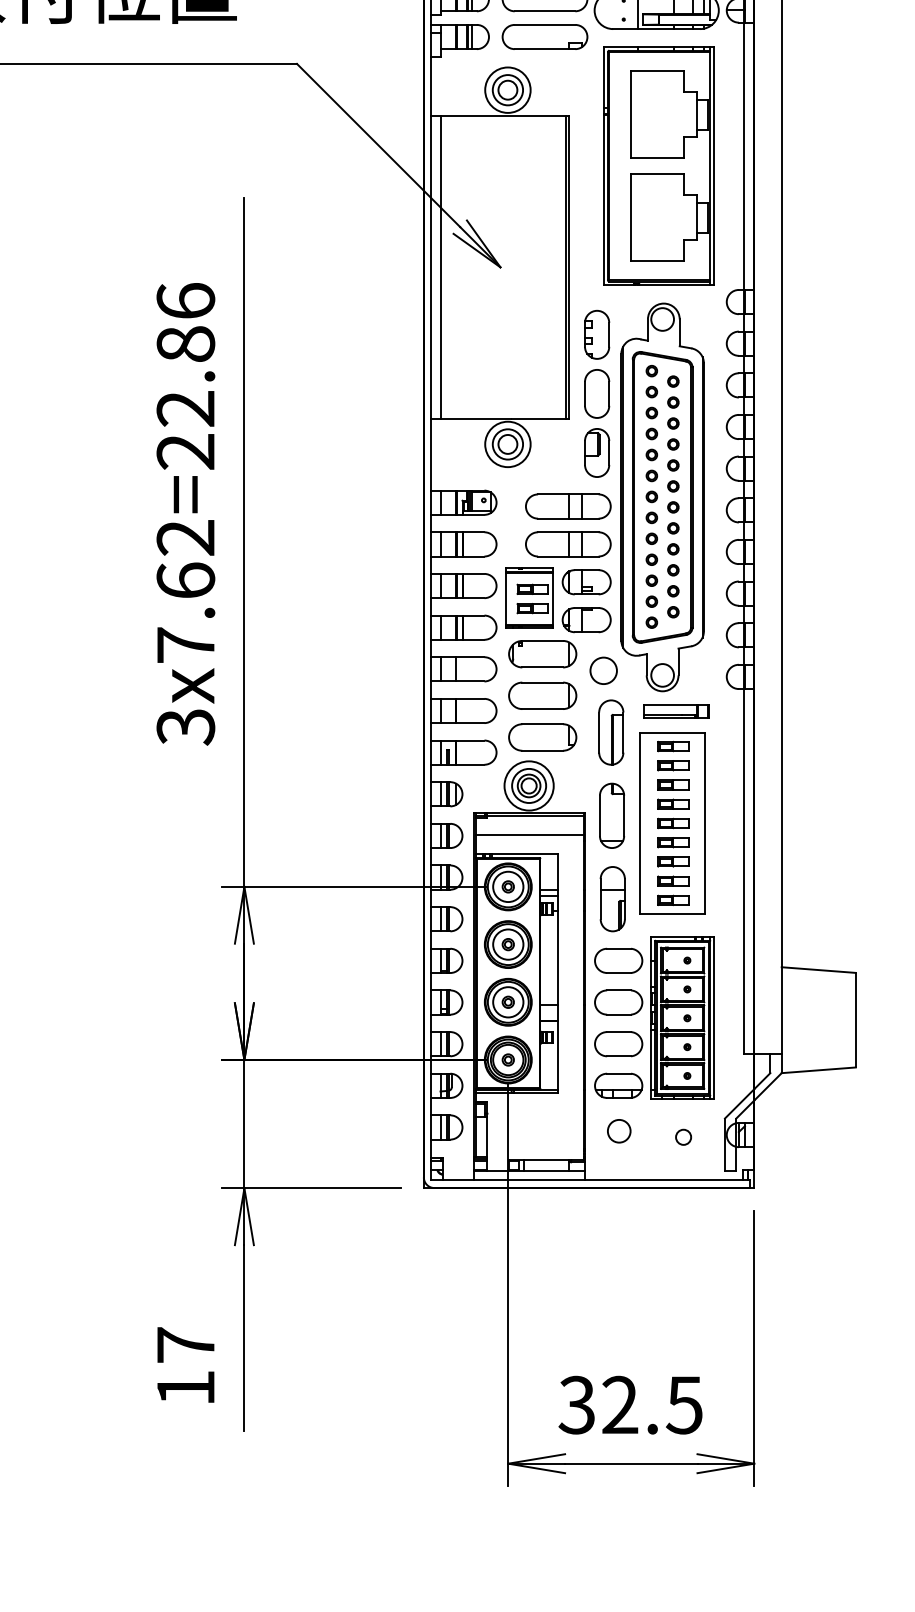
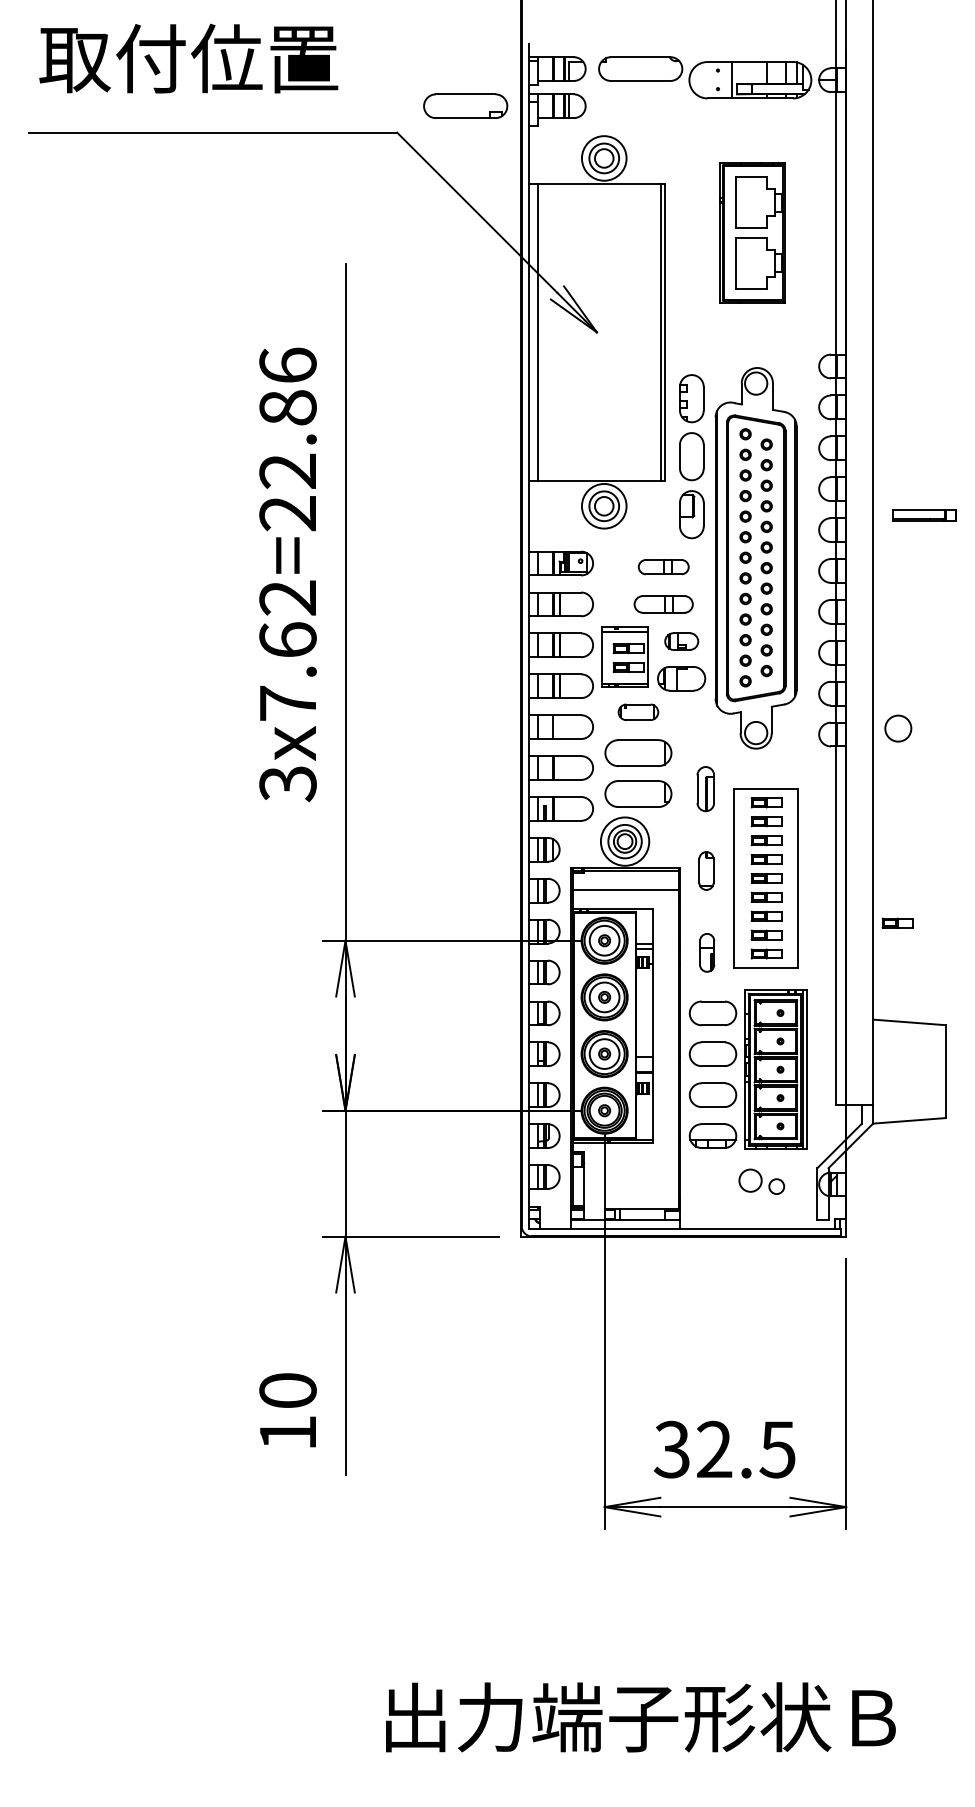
part: (544, 36) -> (465, 105), moved
part: (658, 165) -> (752, 232), size x0.6
part: (568, 505) -> (663, 566), size x0.6
part: (568, 544) -> (663, 604), size x0.7
part: (586, 582) -> (681, 641), size x0.7
part: (542, 654) -> (638, 712), size x0.6
circle: (603, 670) -> (898, 728), moved
part: (676, 711) -> (924, 515), moved
part: (611, 731) -> (705, 788), size x0.7
part: (612, 815) -> (706, 870), size x0.6
part: (806, 868) -> (897, 922), added
part: (612, 898) -> (706, 952), size x0.6
circle: (619, 1131) -> (750, 1180), moved
text: (185, 1344) -> (287, 1390), 17 -> 10

